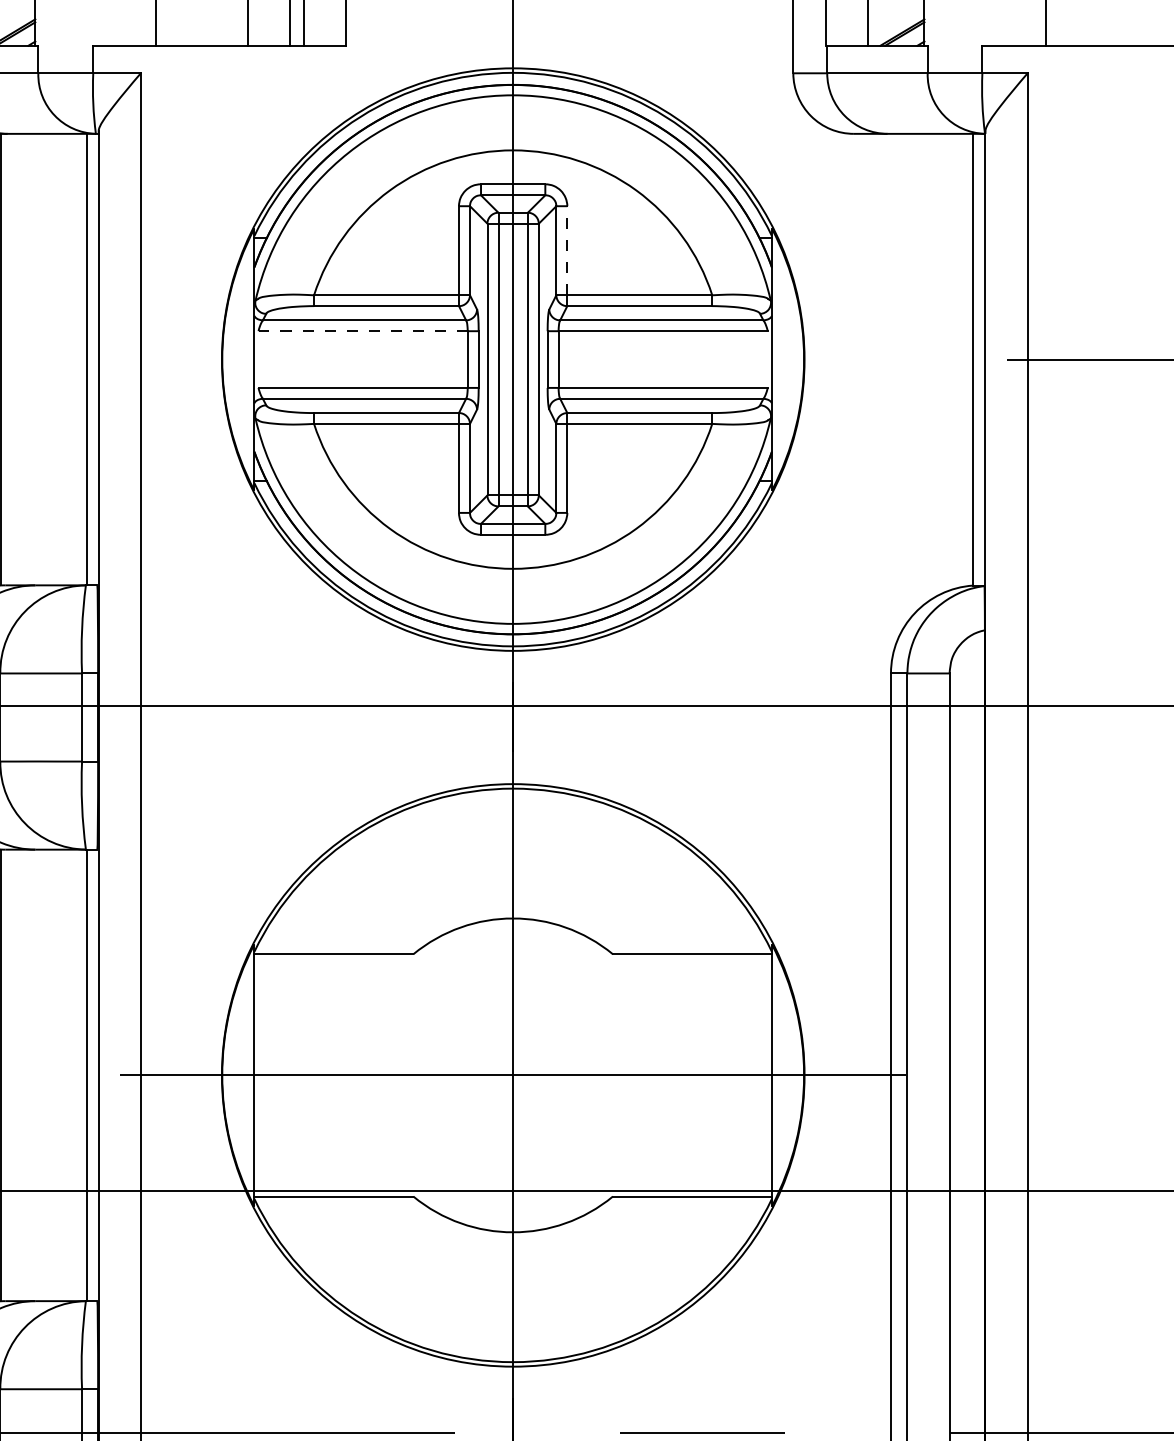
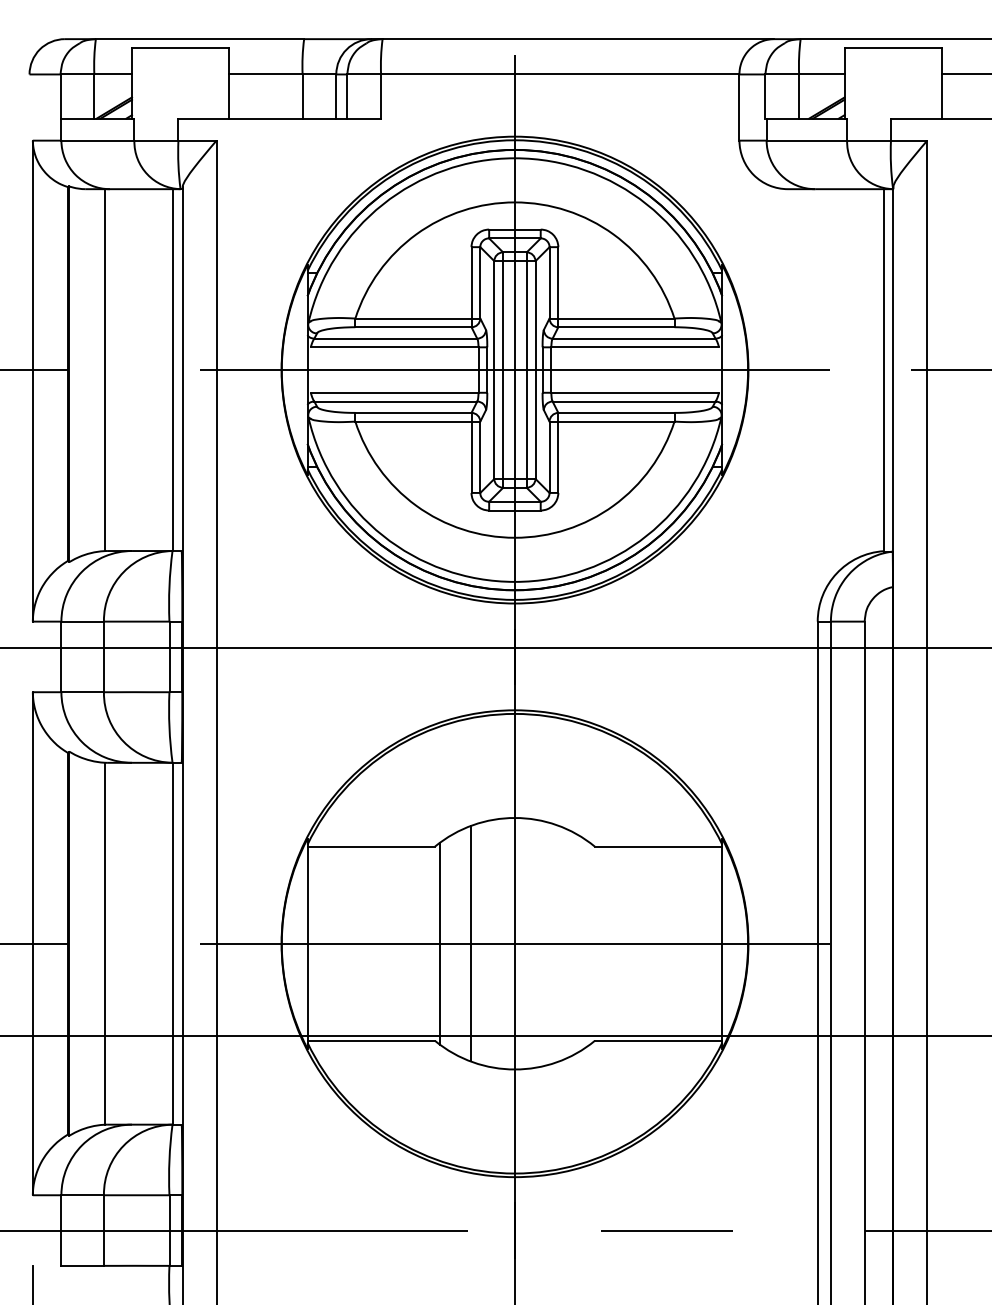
line: (567, 250) -> (558, 282), dashed -> solid
line: (362, 331) -> (394, 347), dashed -> solid
line: (512, 360) -> (514, 370), added
line: (419, 1075) -> (439, 943), added
line: (457, 1075) -> (470, 943), added

